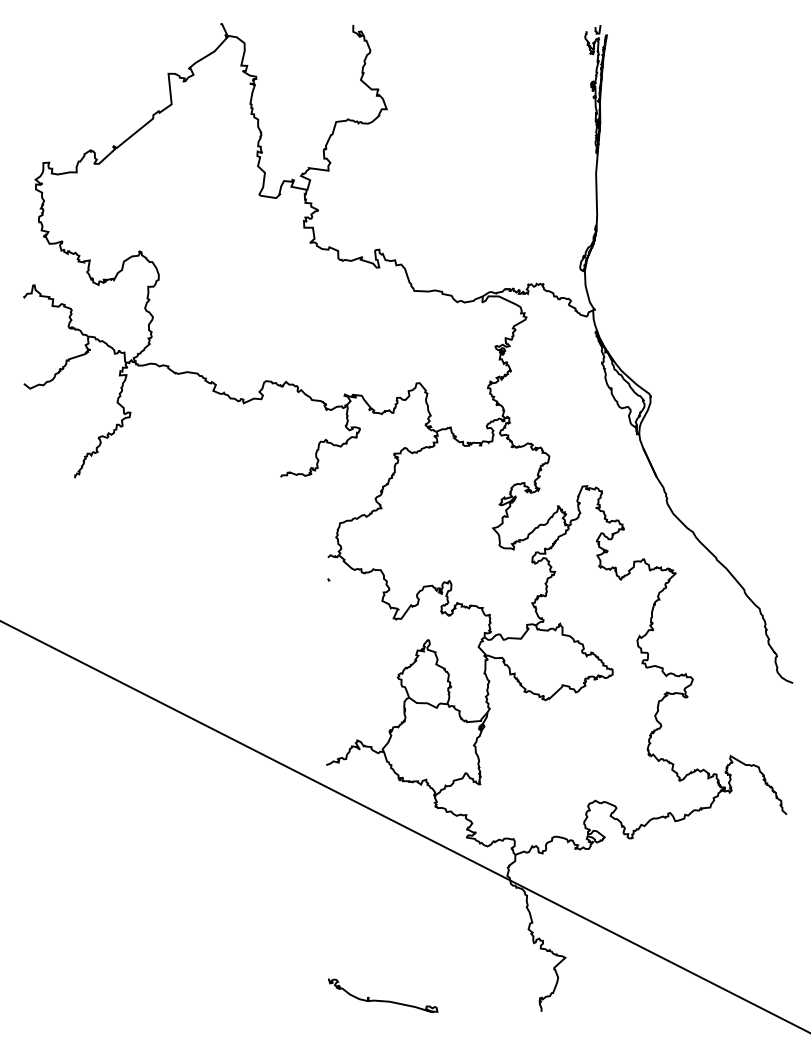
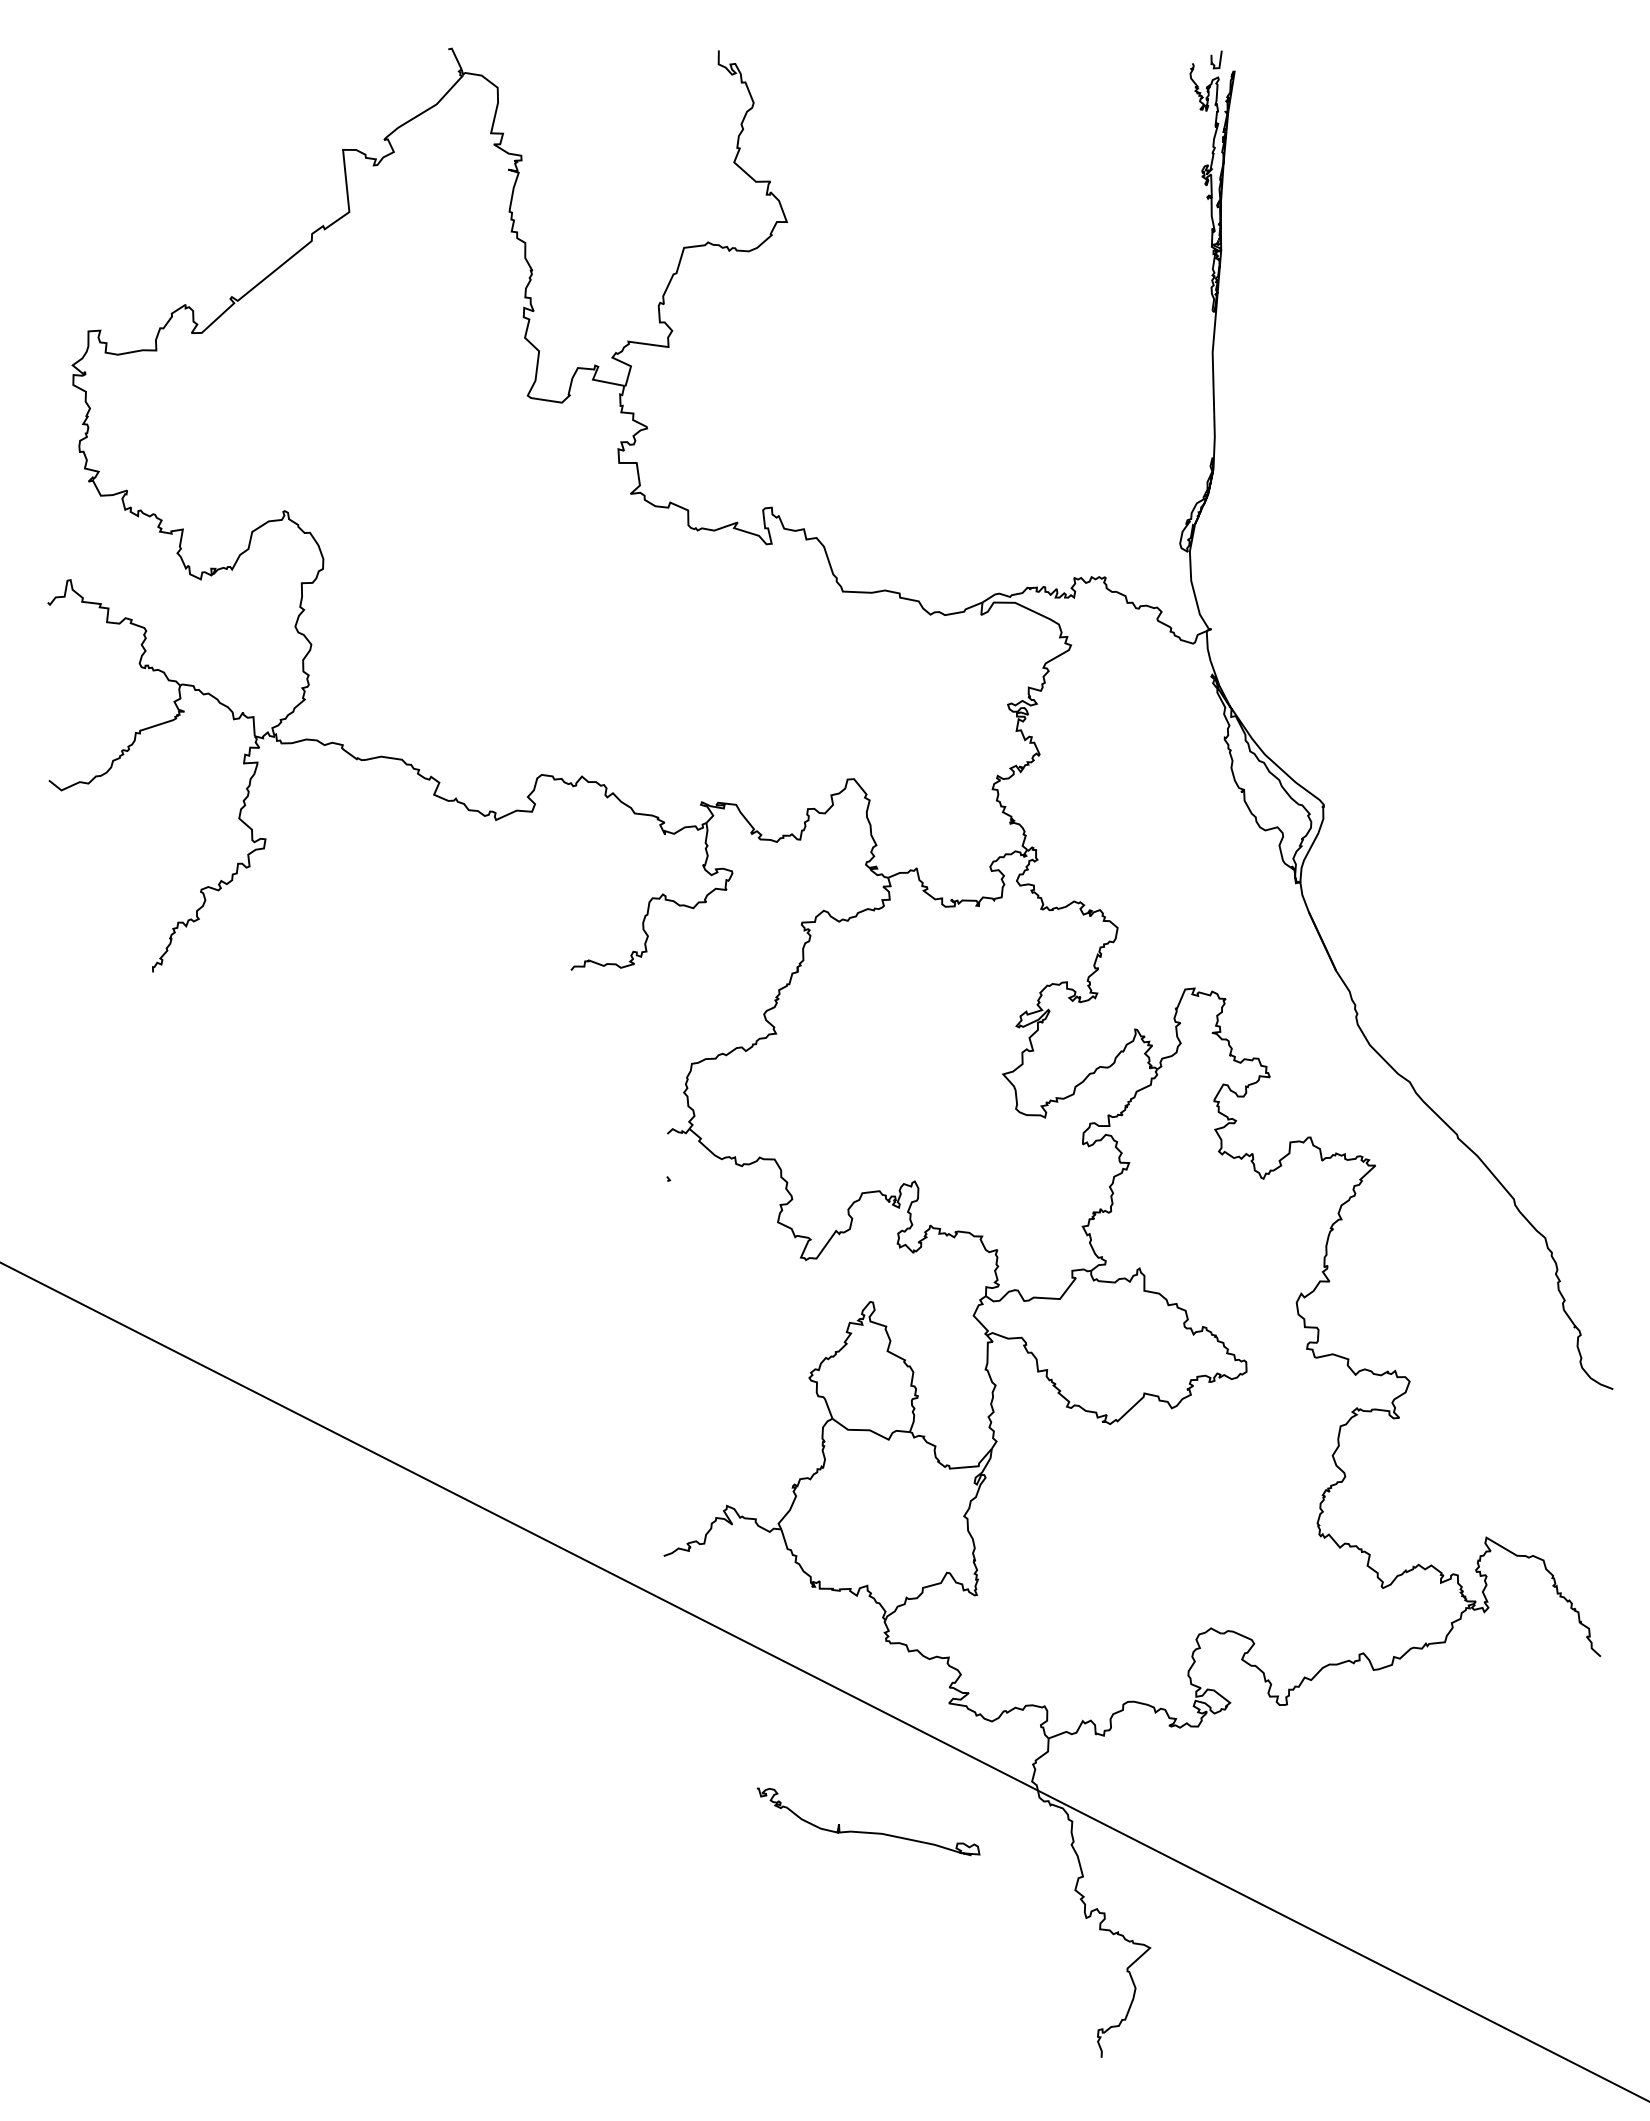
curve: (383, 1000) -> (869, 1831), moved

